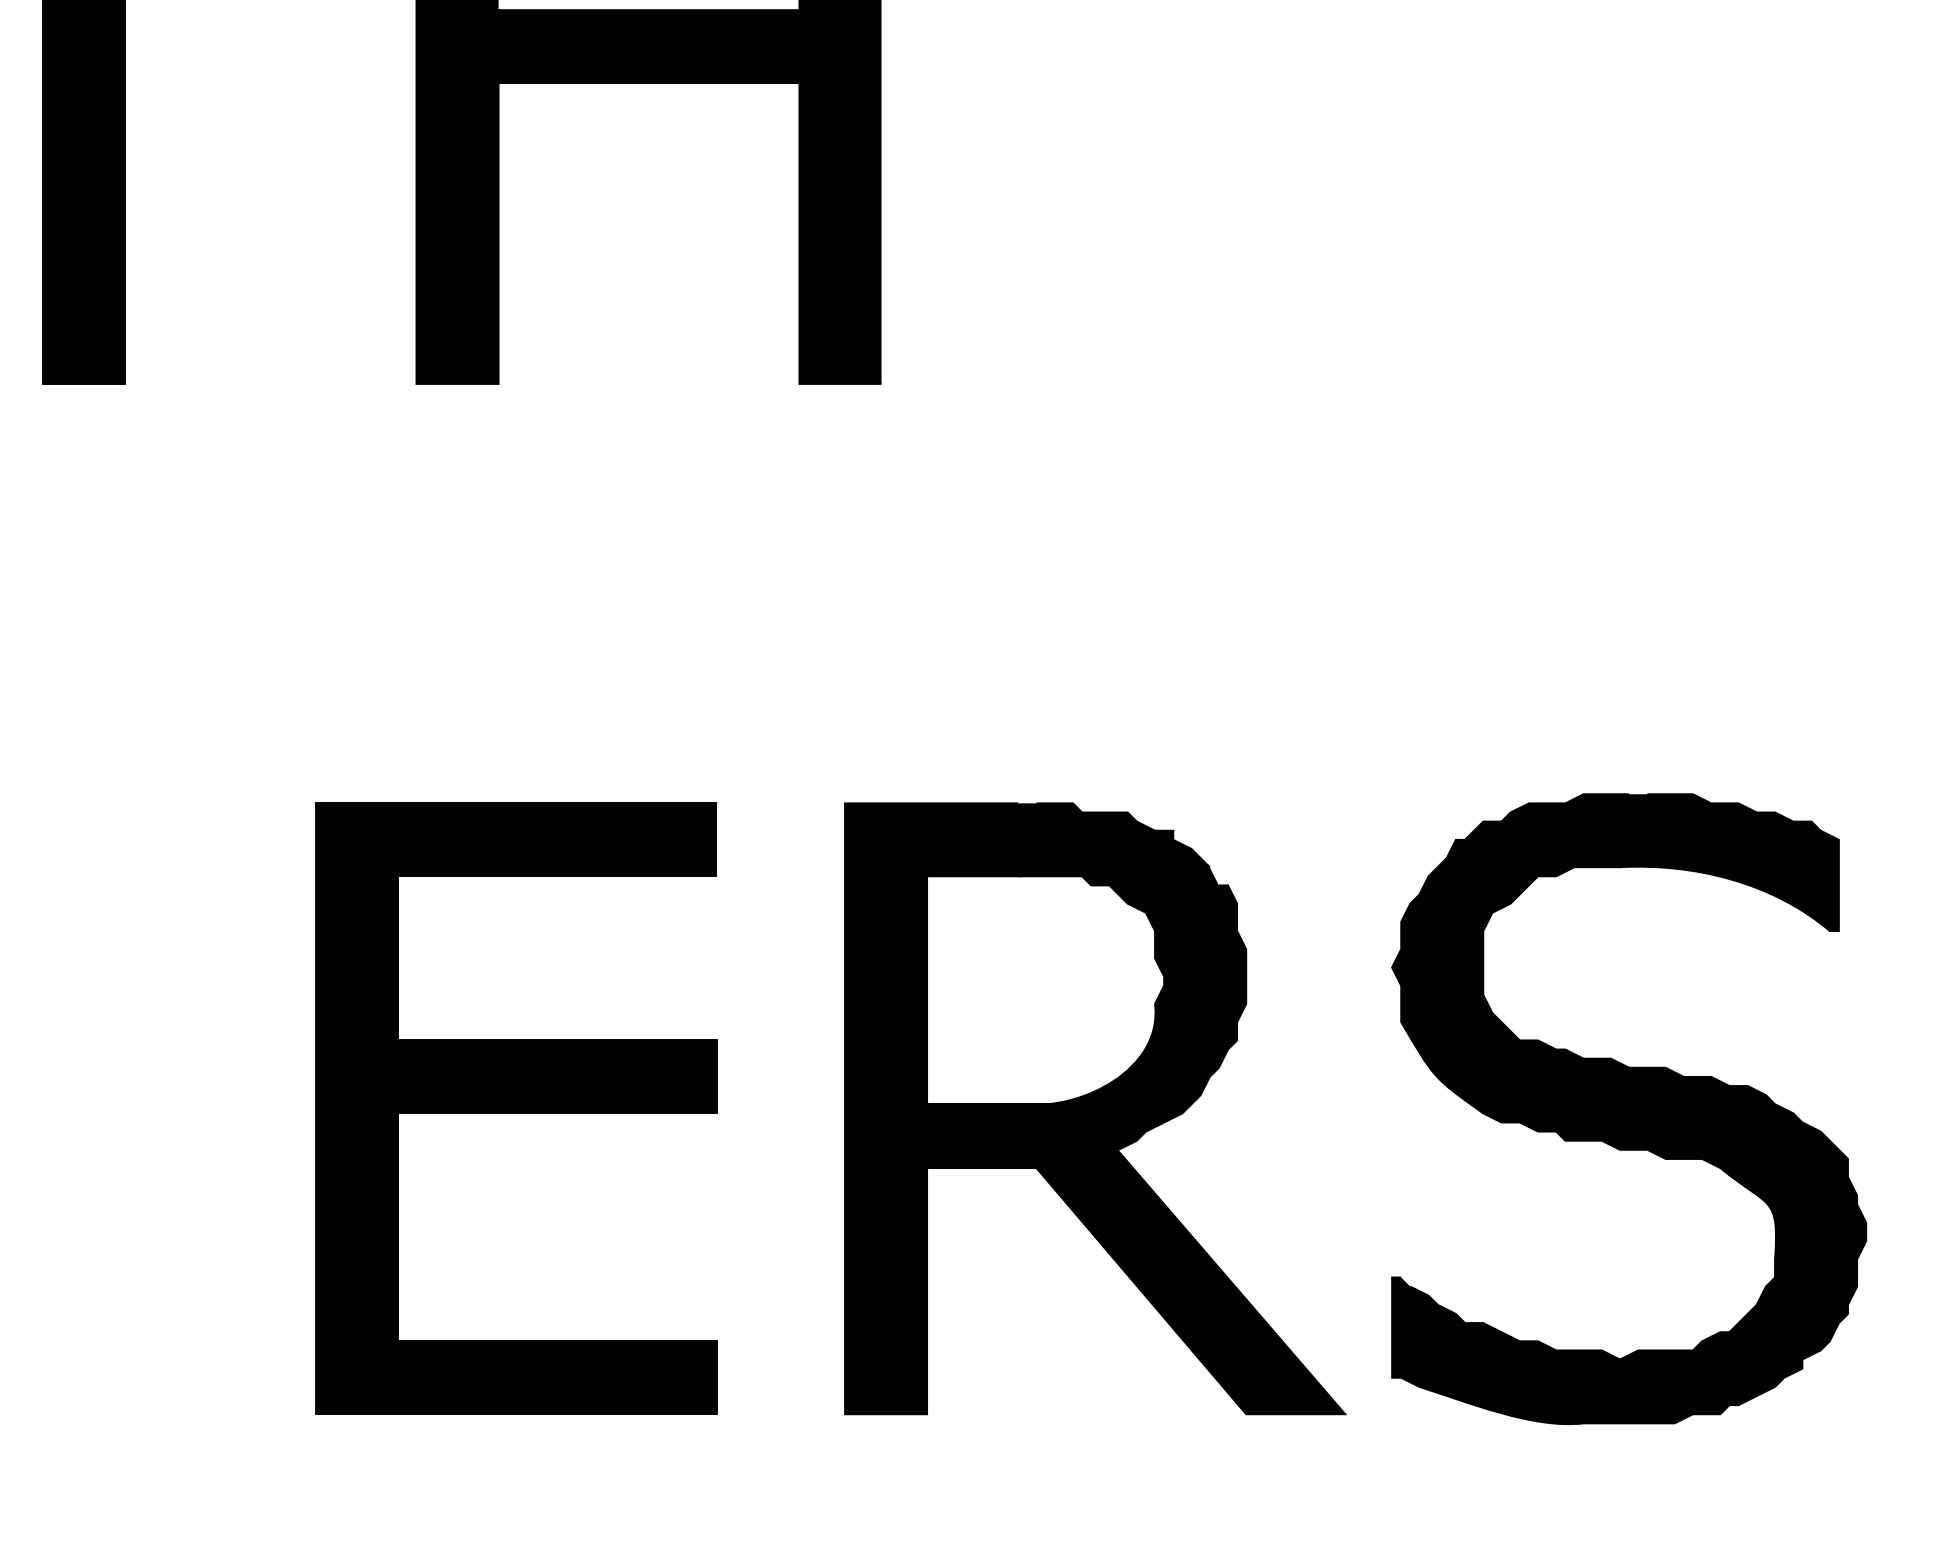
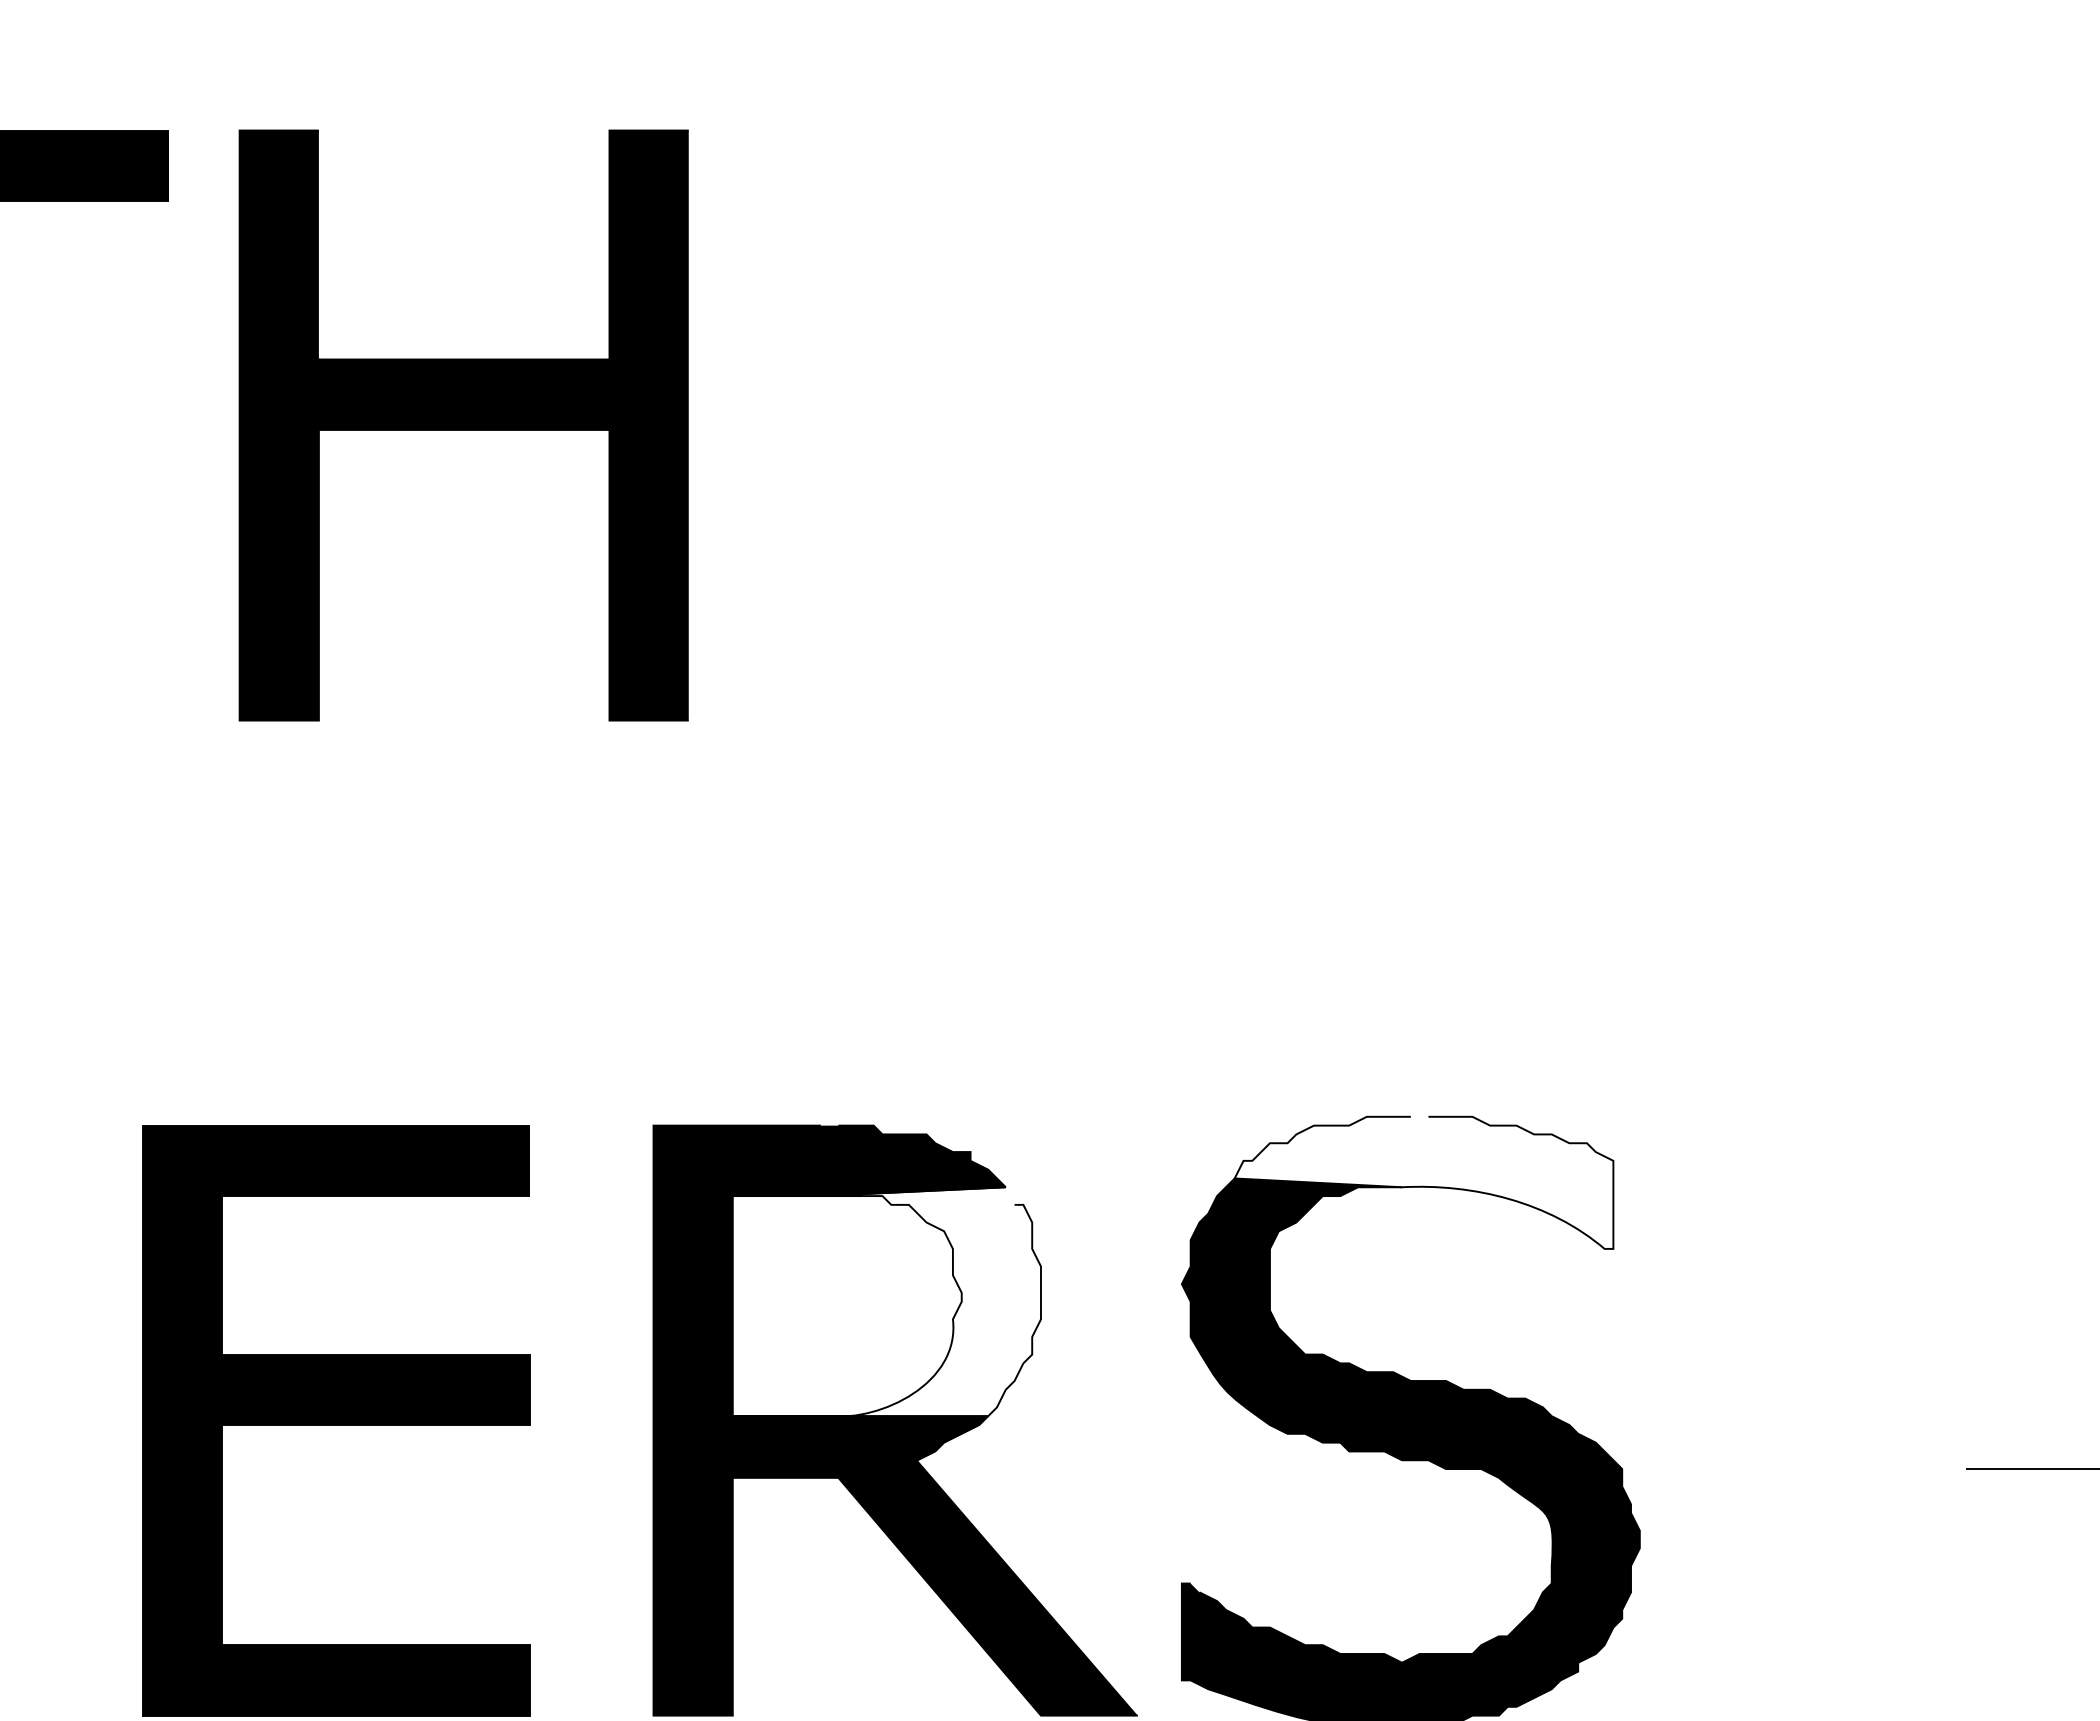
fill: (1642, 862) -> (1423, 1182), removed
fill: (1086, 985) -> (886, 1301), removed

